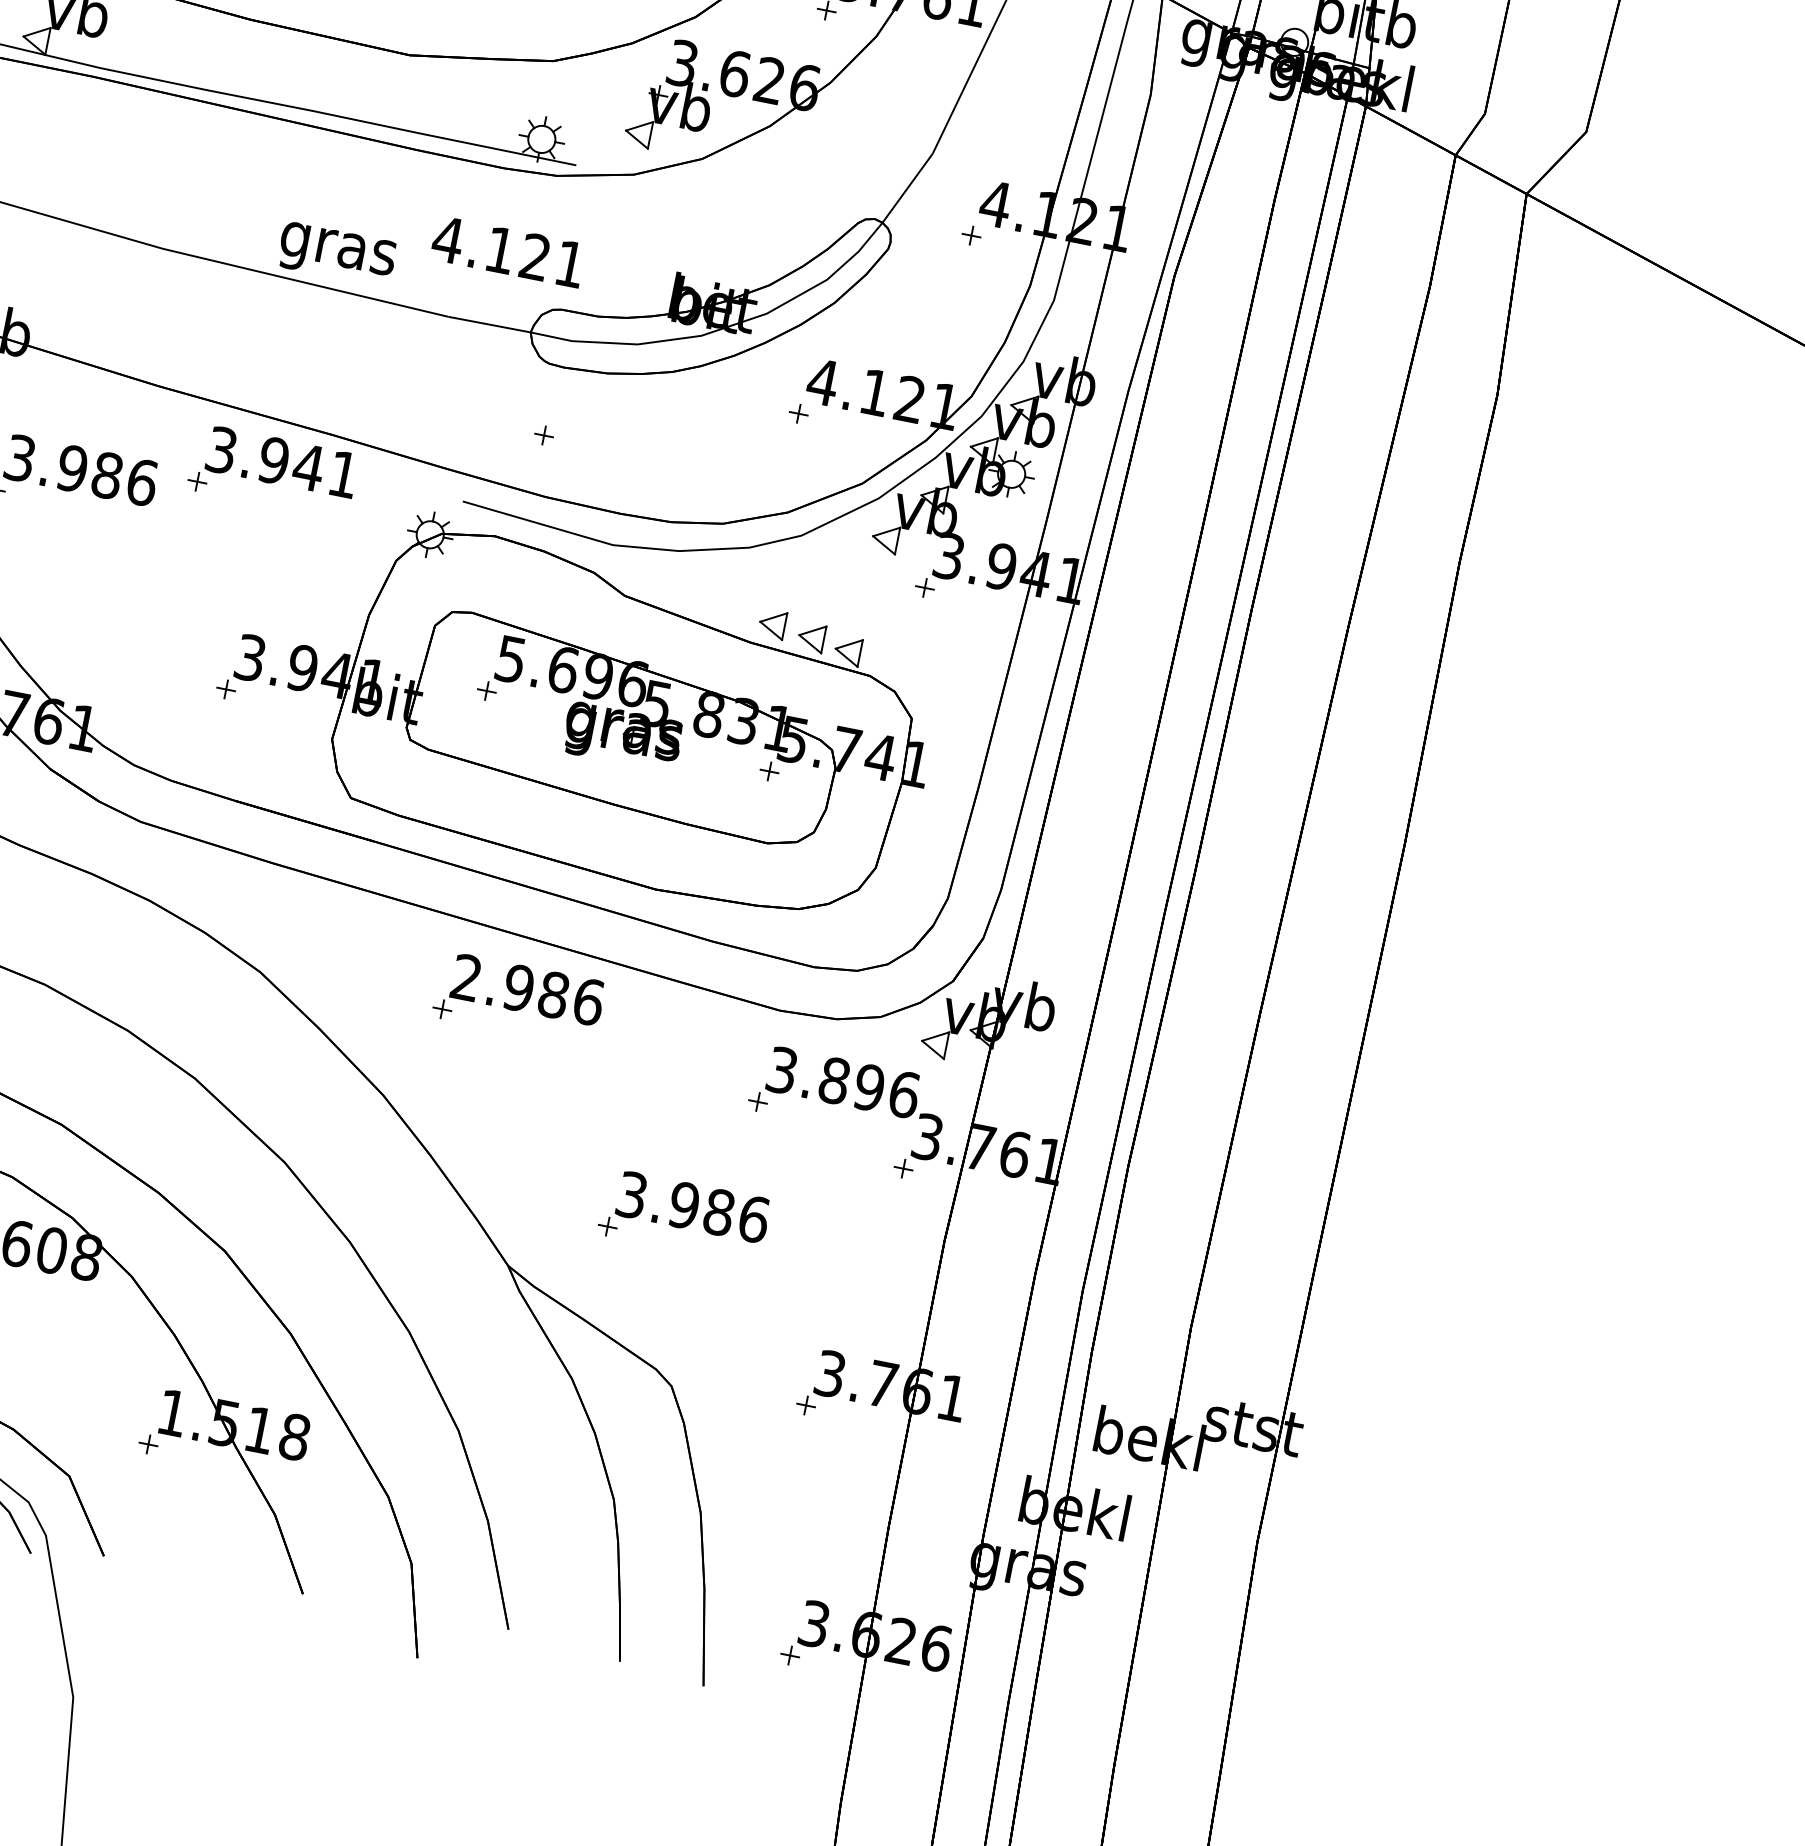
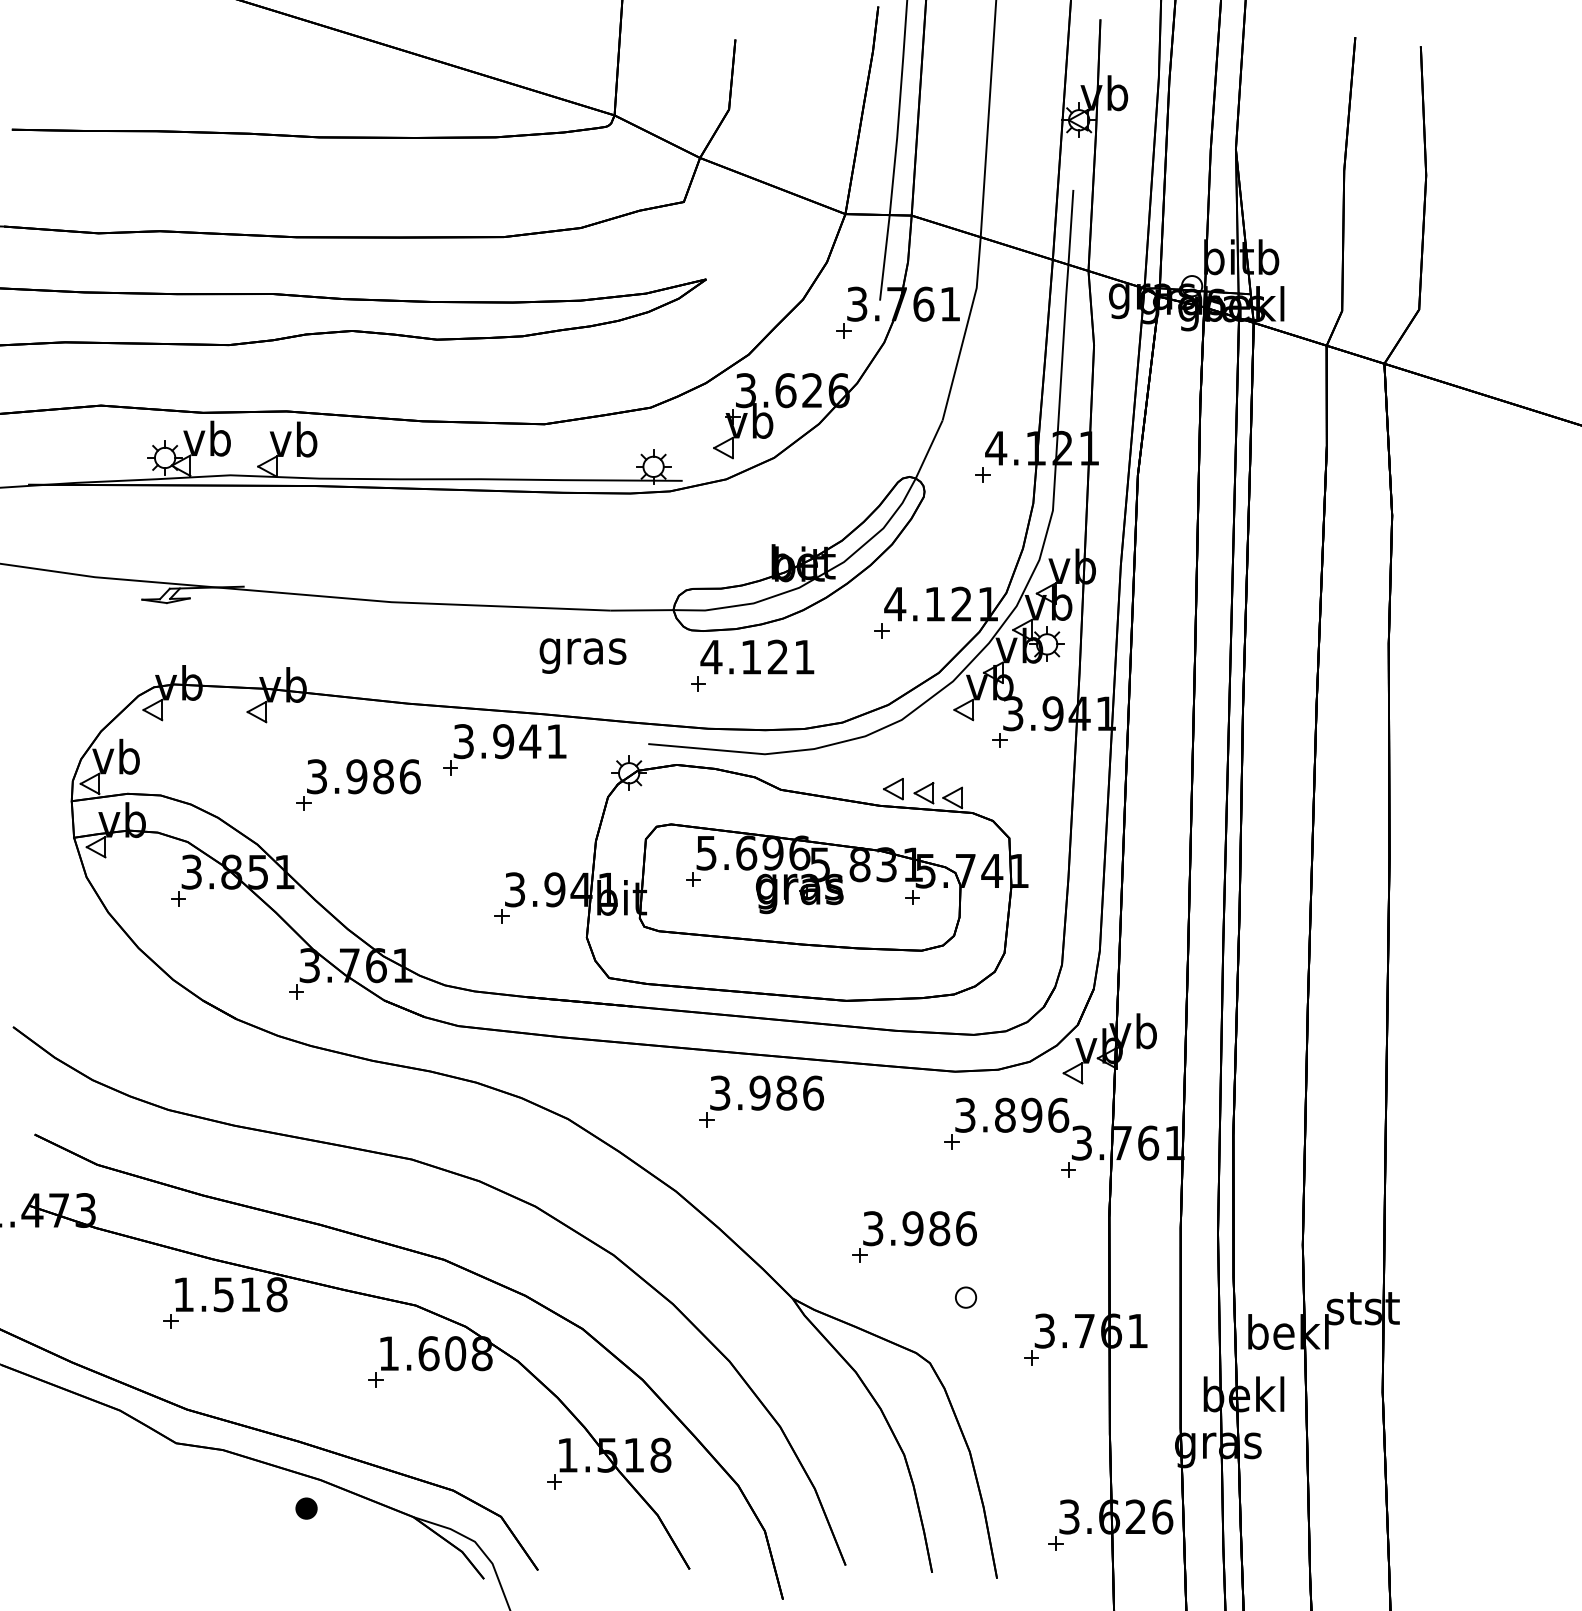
text: (508, 250) -> (757, 656), moved
text: (336, 253) -> (582, 655), moved
text: (467, 977) -> (720, 1092), 2.986 -> 3.986
part: (736, 1309) -> (966, 1297), added

